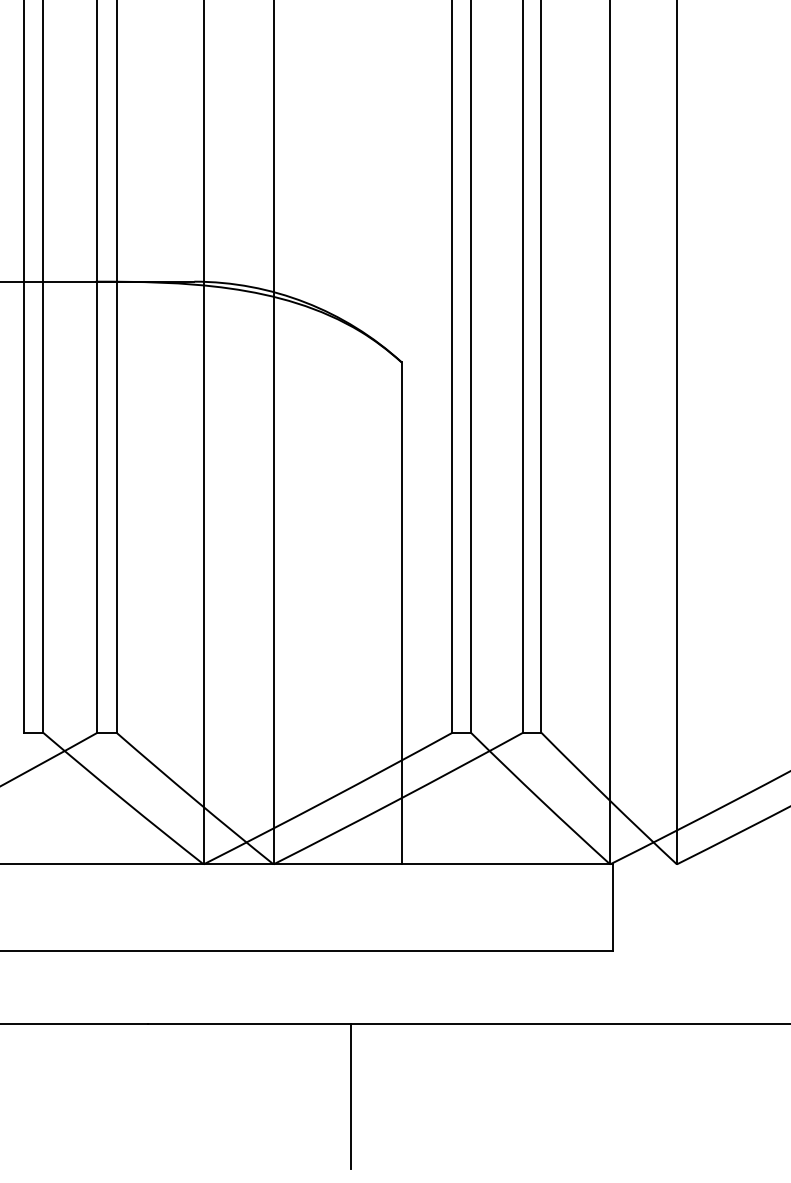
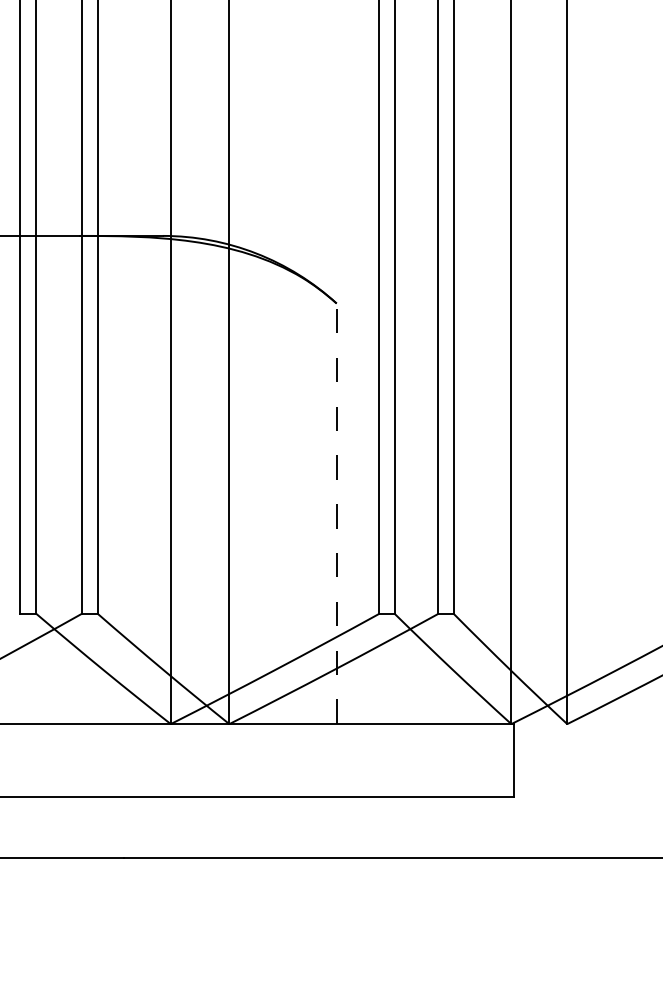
line: (401, 613) -> (336, 513), solid -> dashed
line: (351, 1096) -> (294, 918), removed

